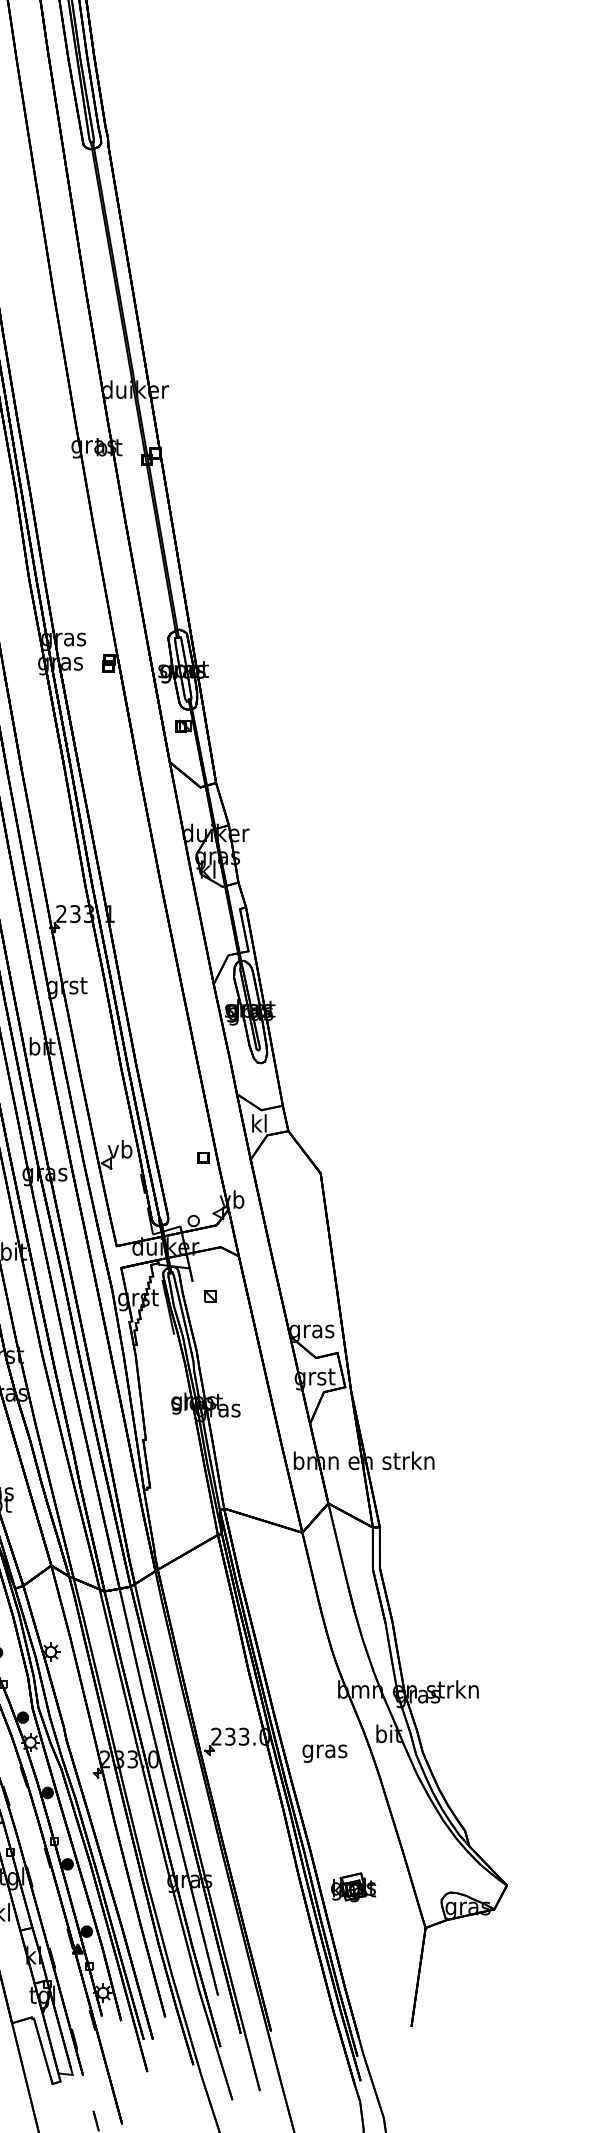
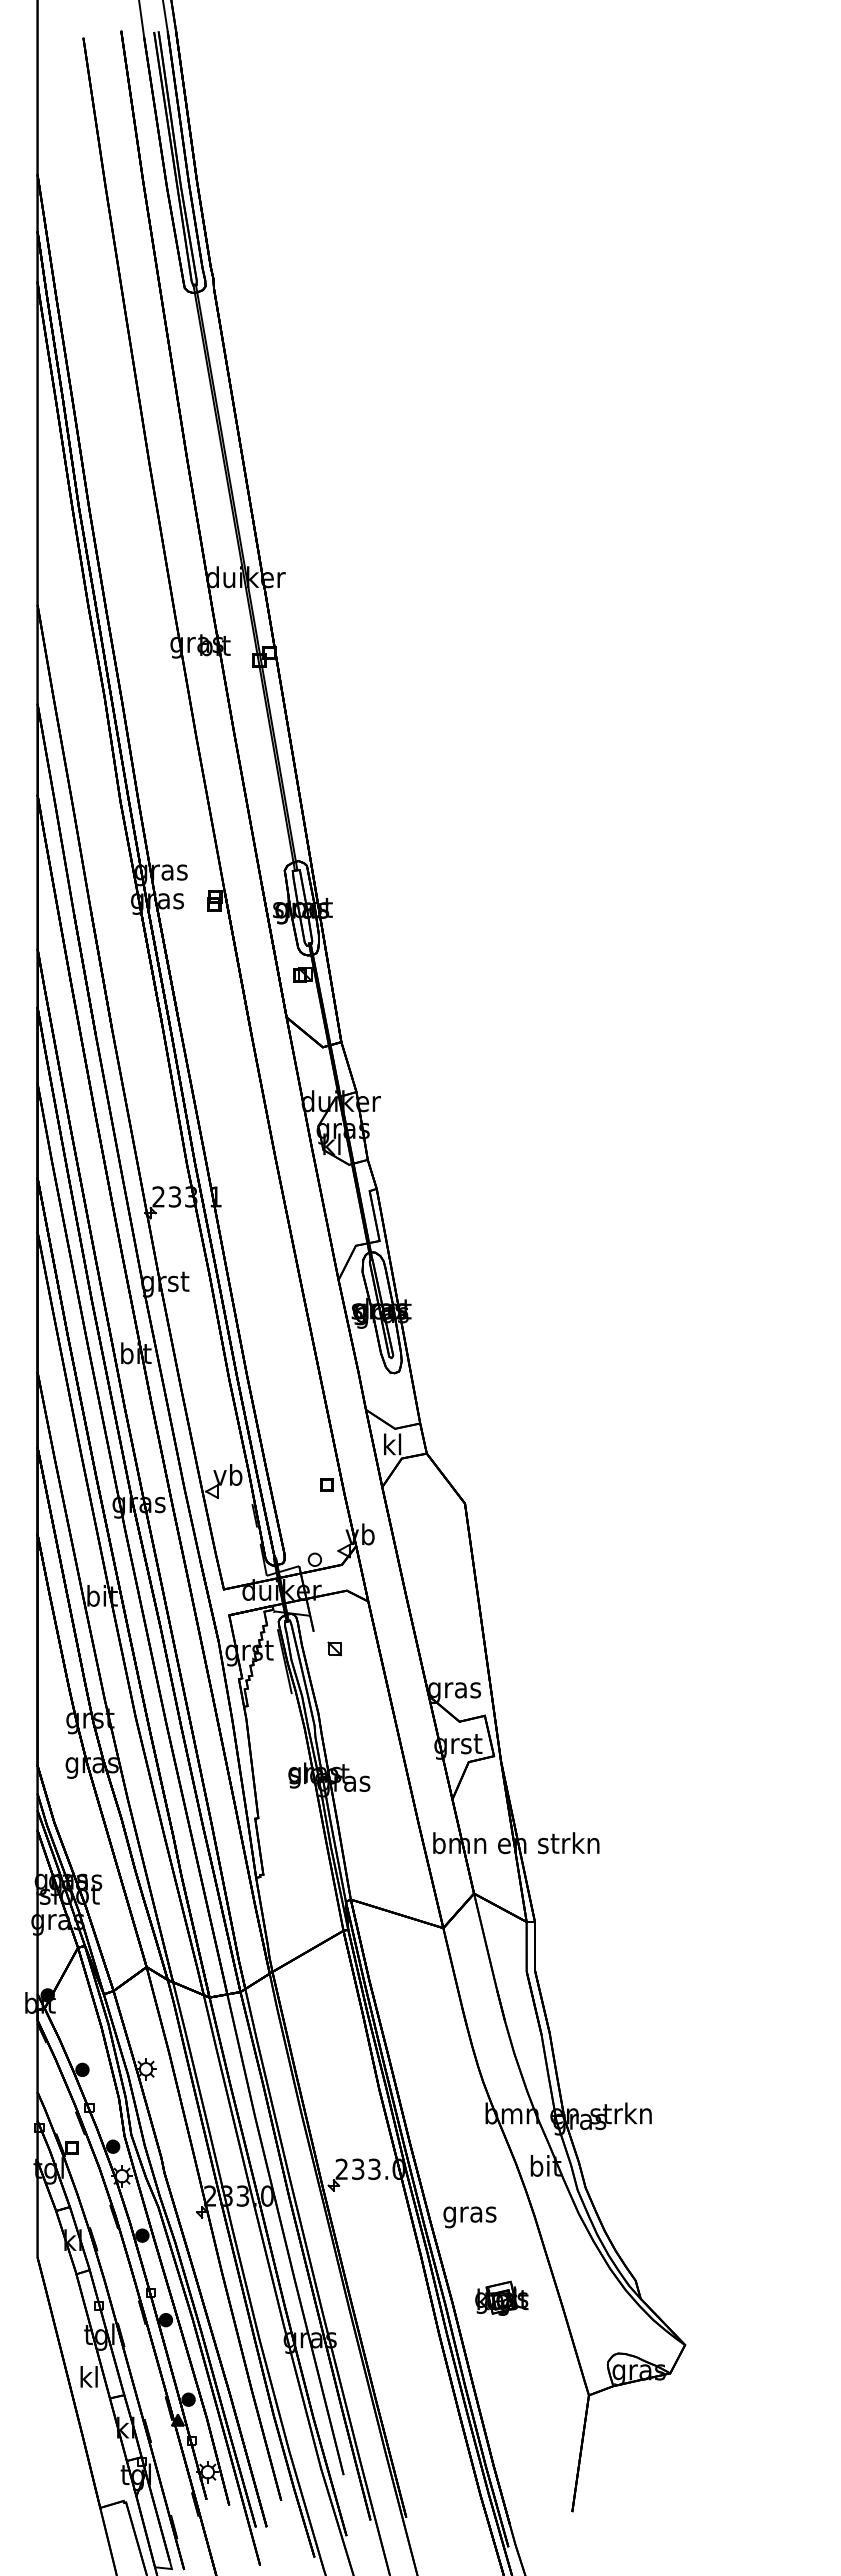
text: (324, 1753) -> (469, 2217), moved
part: (353, 1886) -> (501, 2297), moved

